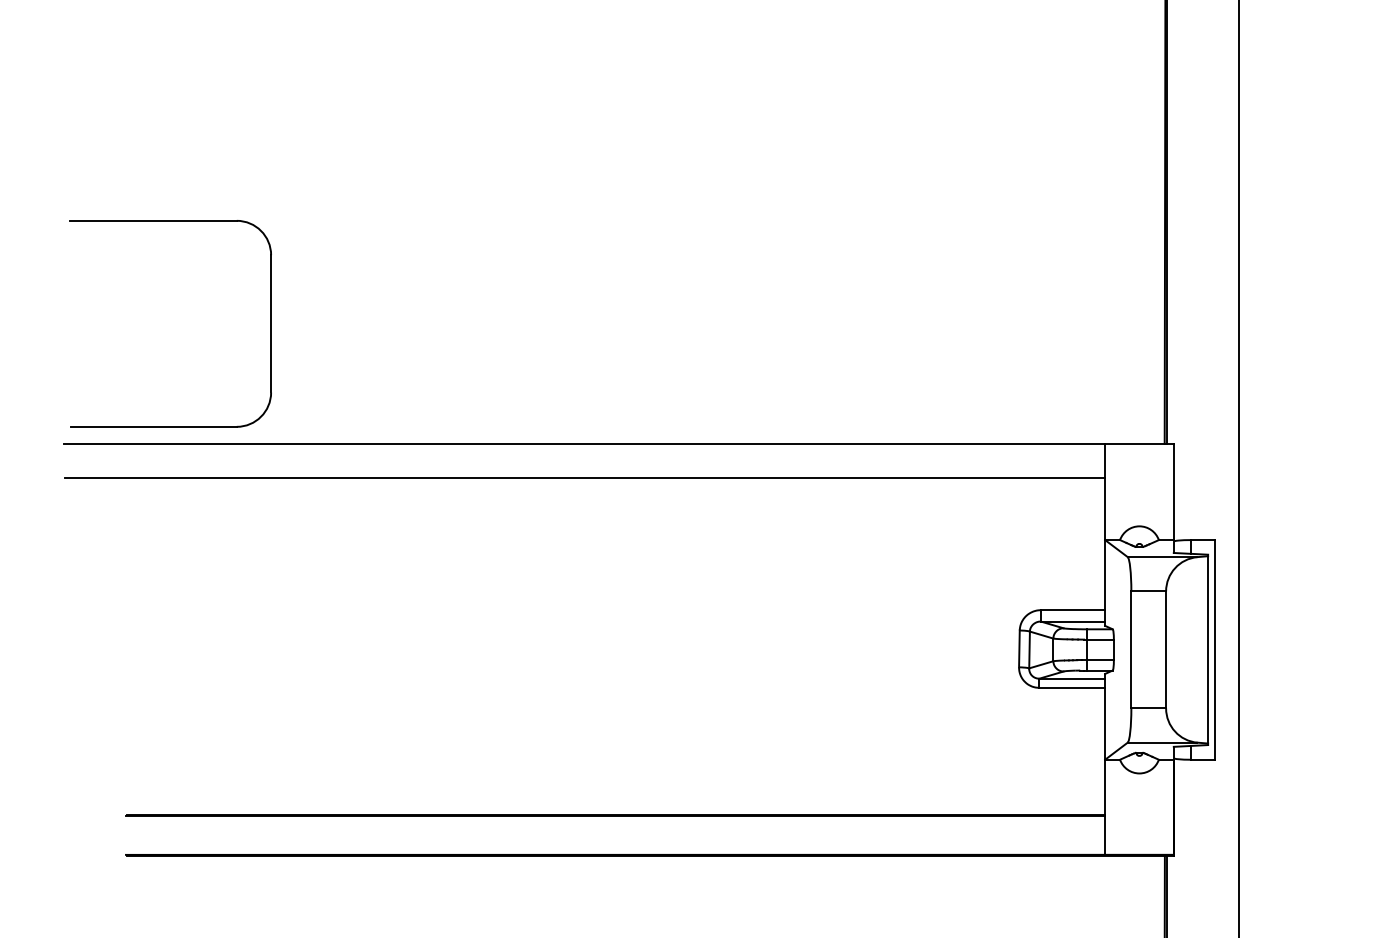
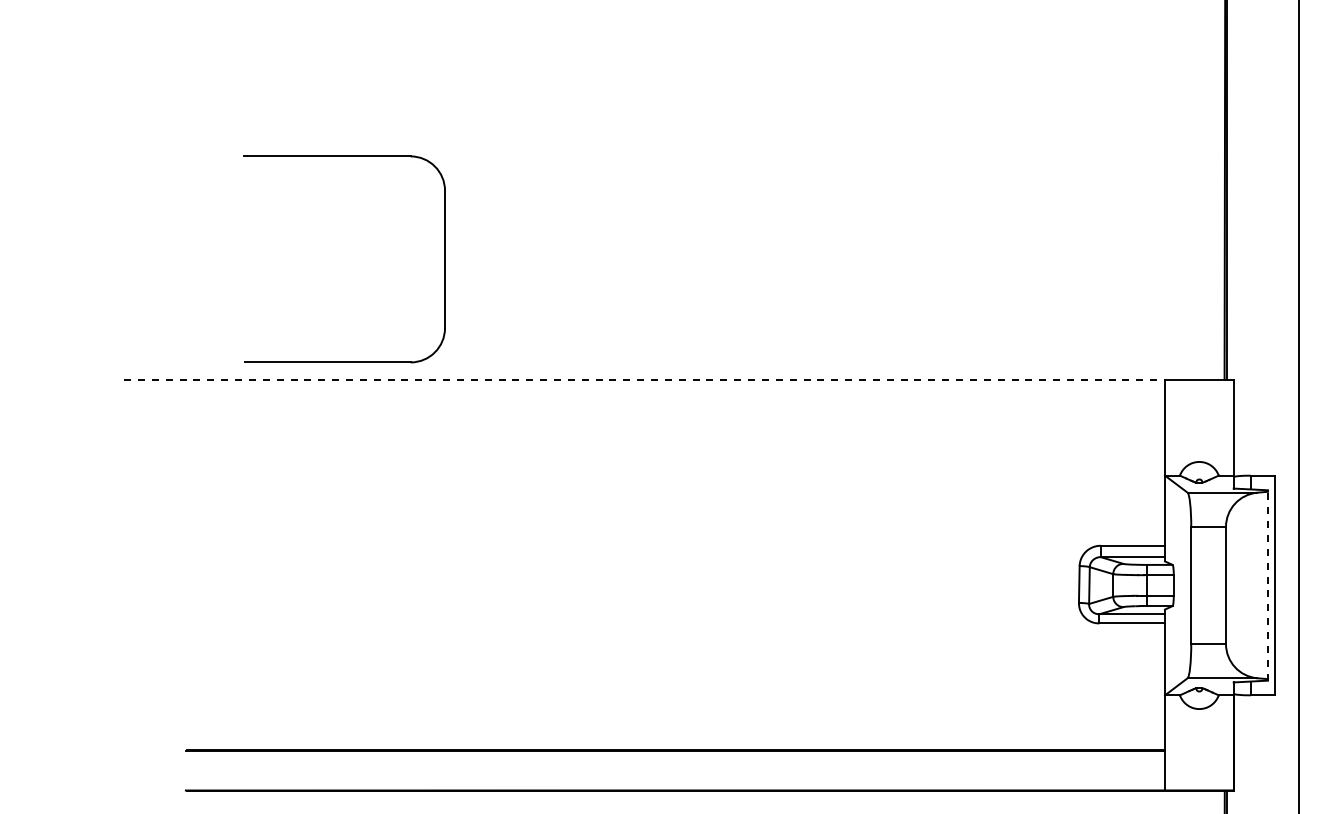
part: (270, 323) -> (444, 259), moved
line: (585, 443) -> (645, 379), solid -> dashed
line: (584, 478) -> (644, 414), removed
line: (1208, 649) -> (1268, 585), solid -> dashed

